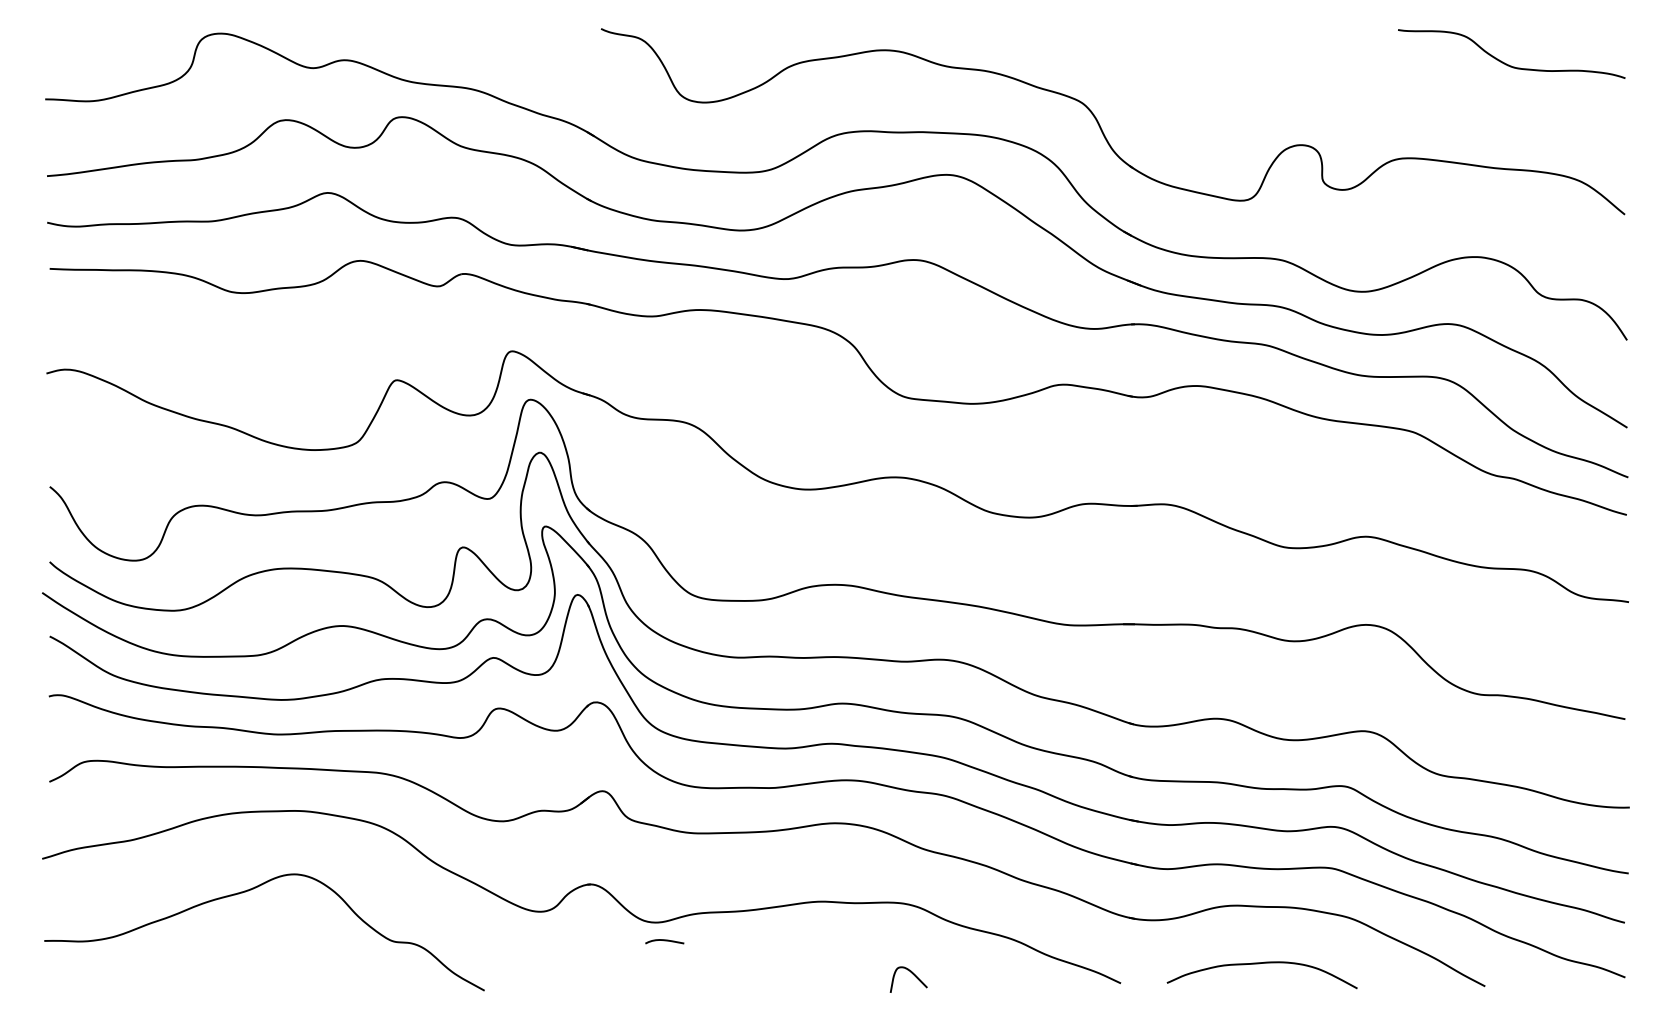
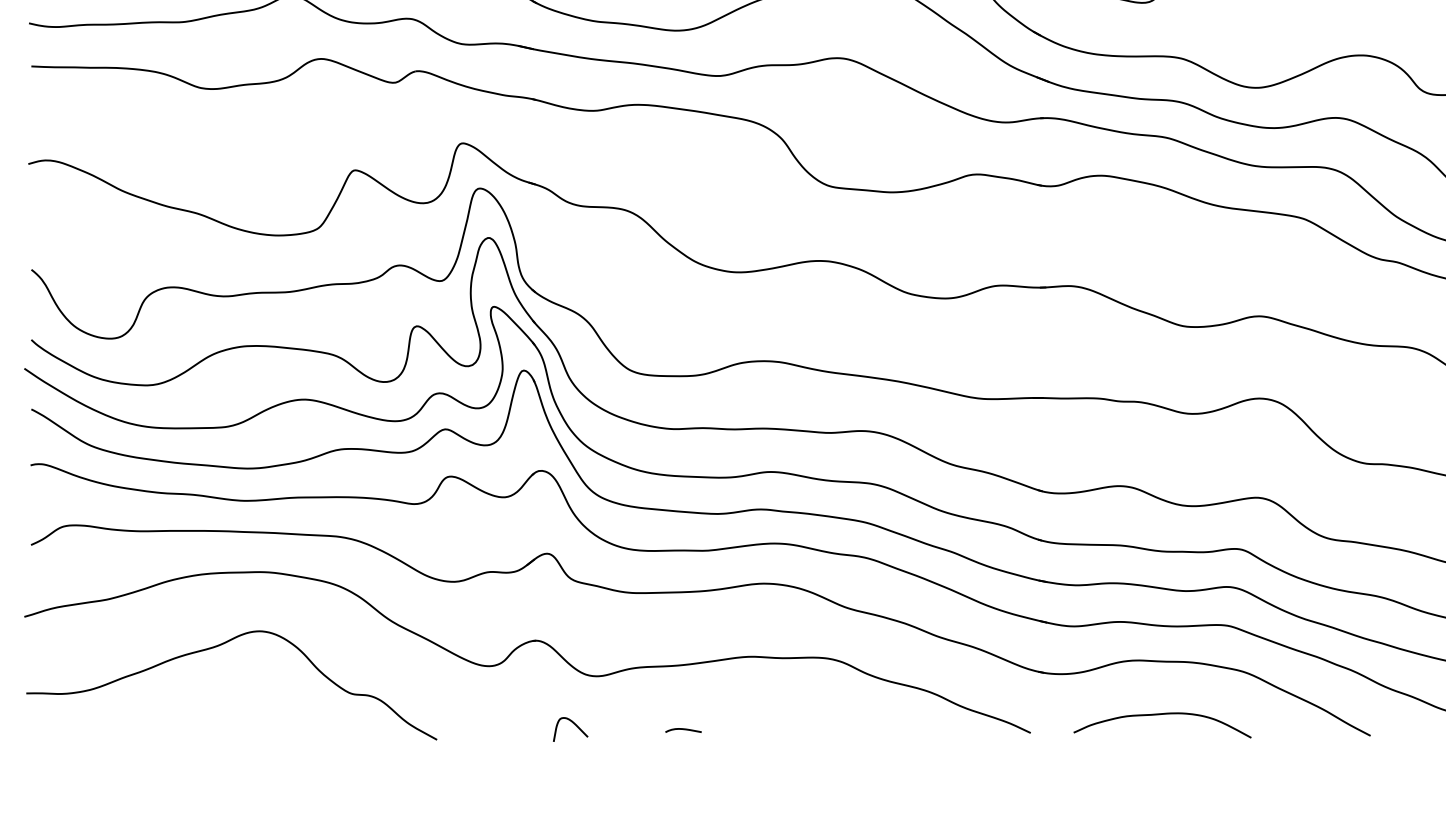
curve: (664, 941) -> (683, 730), moved
curve: (912, 974) -> (574, 724), moved

